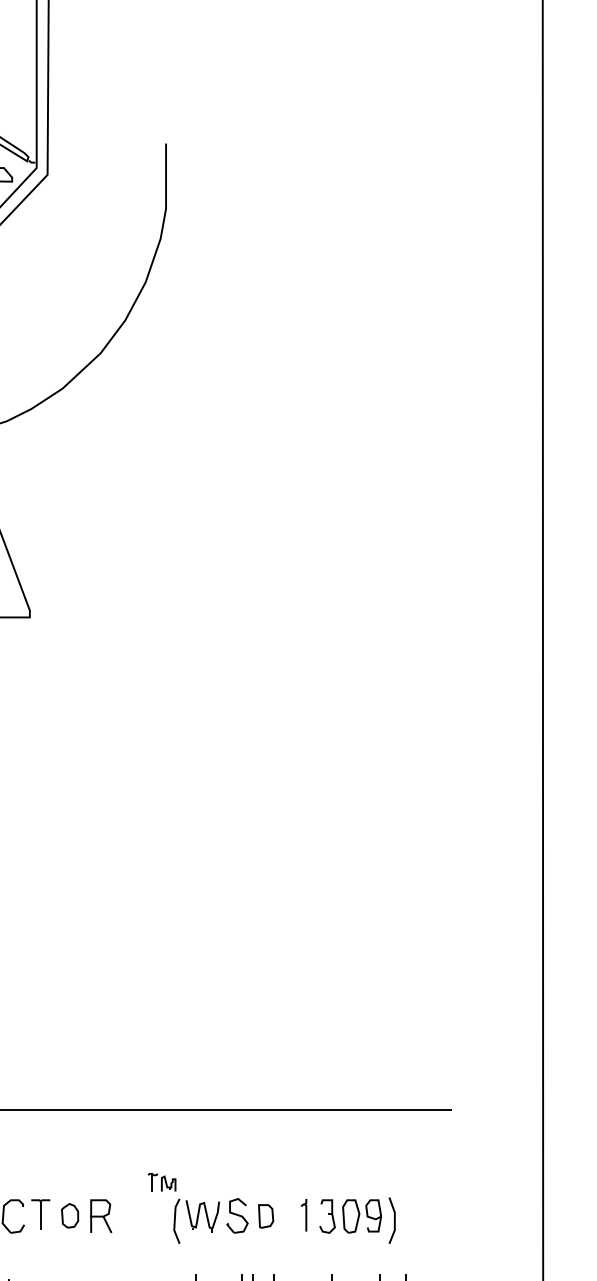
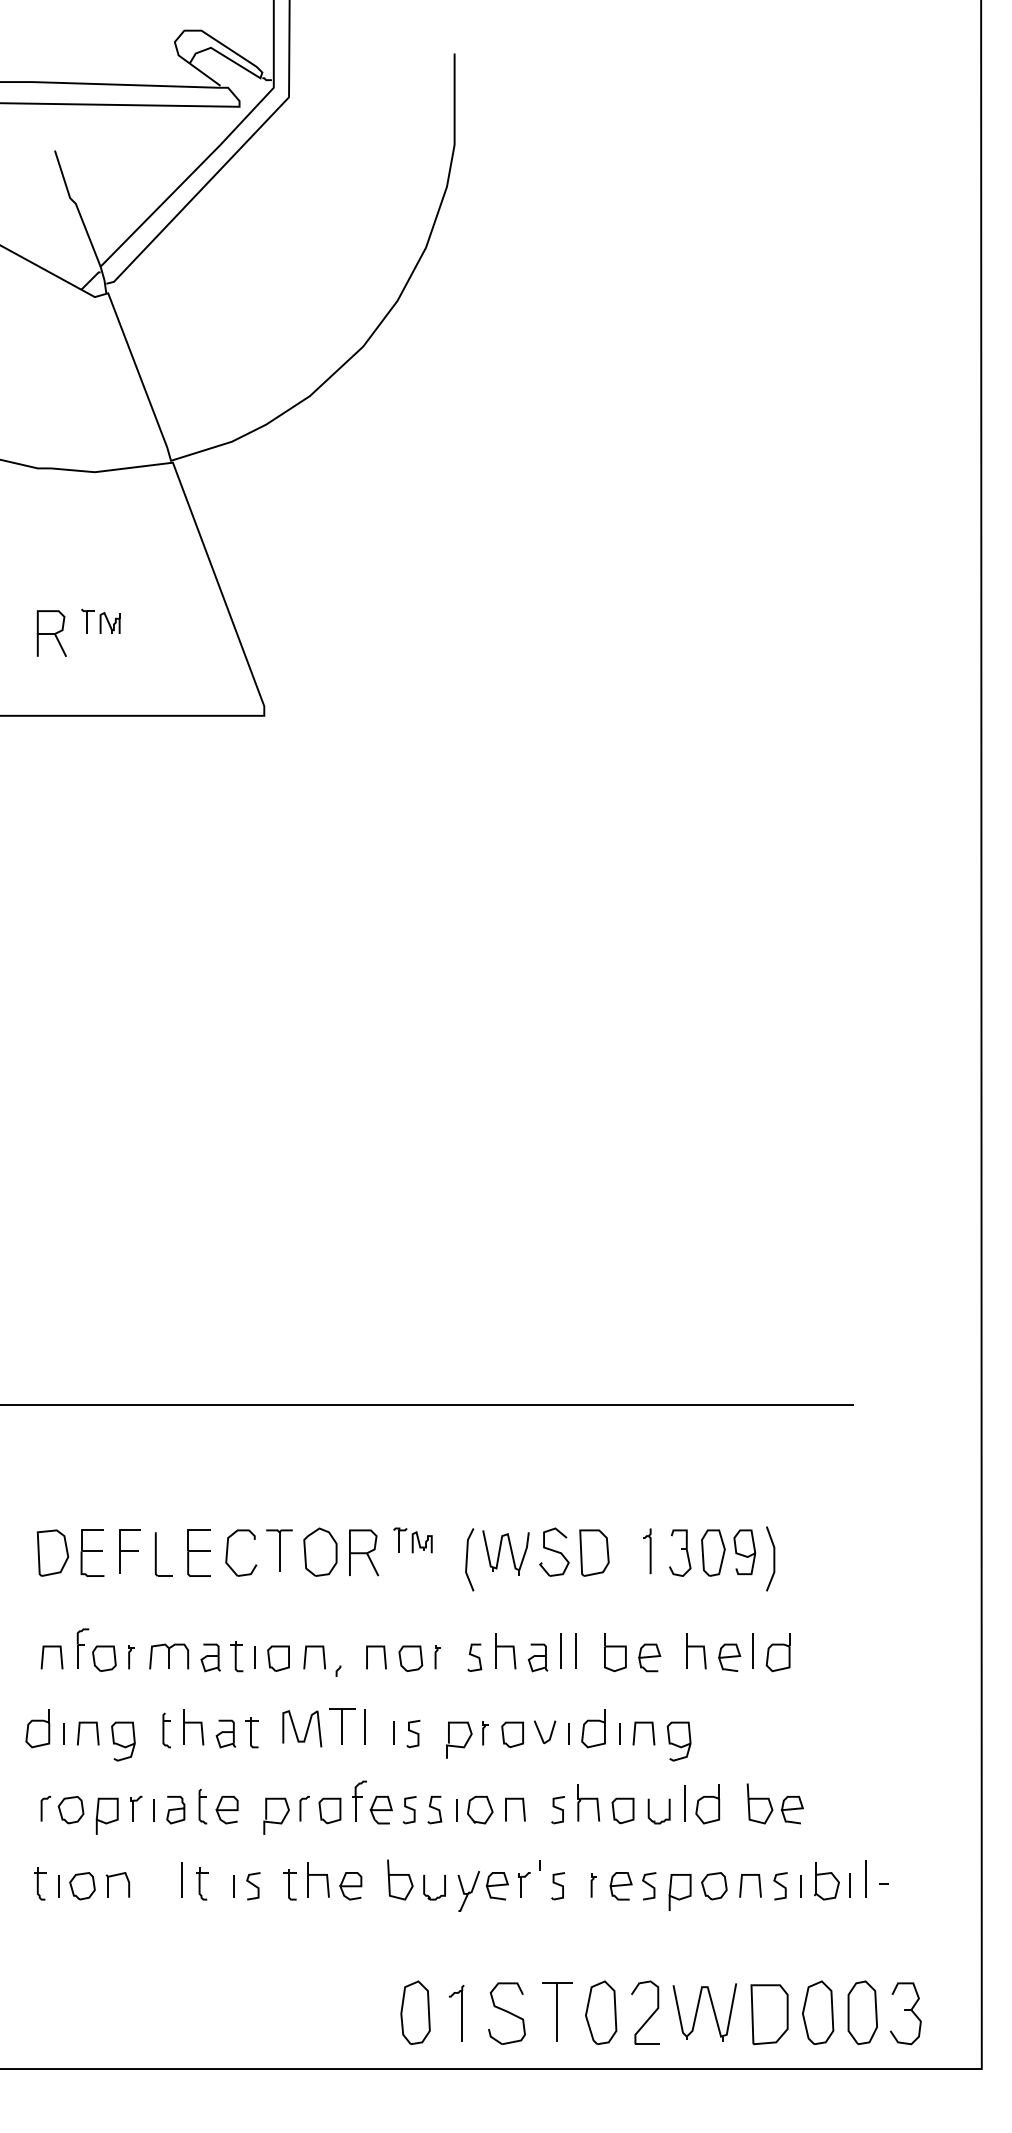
part: (161, 1182) -> (412, 1540), moved
part: (70, 1215) -> (320, 1551), size x1.43
part: (266, 1216) -> (594, 1552), size x1.43

